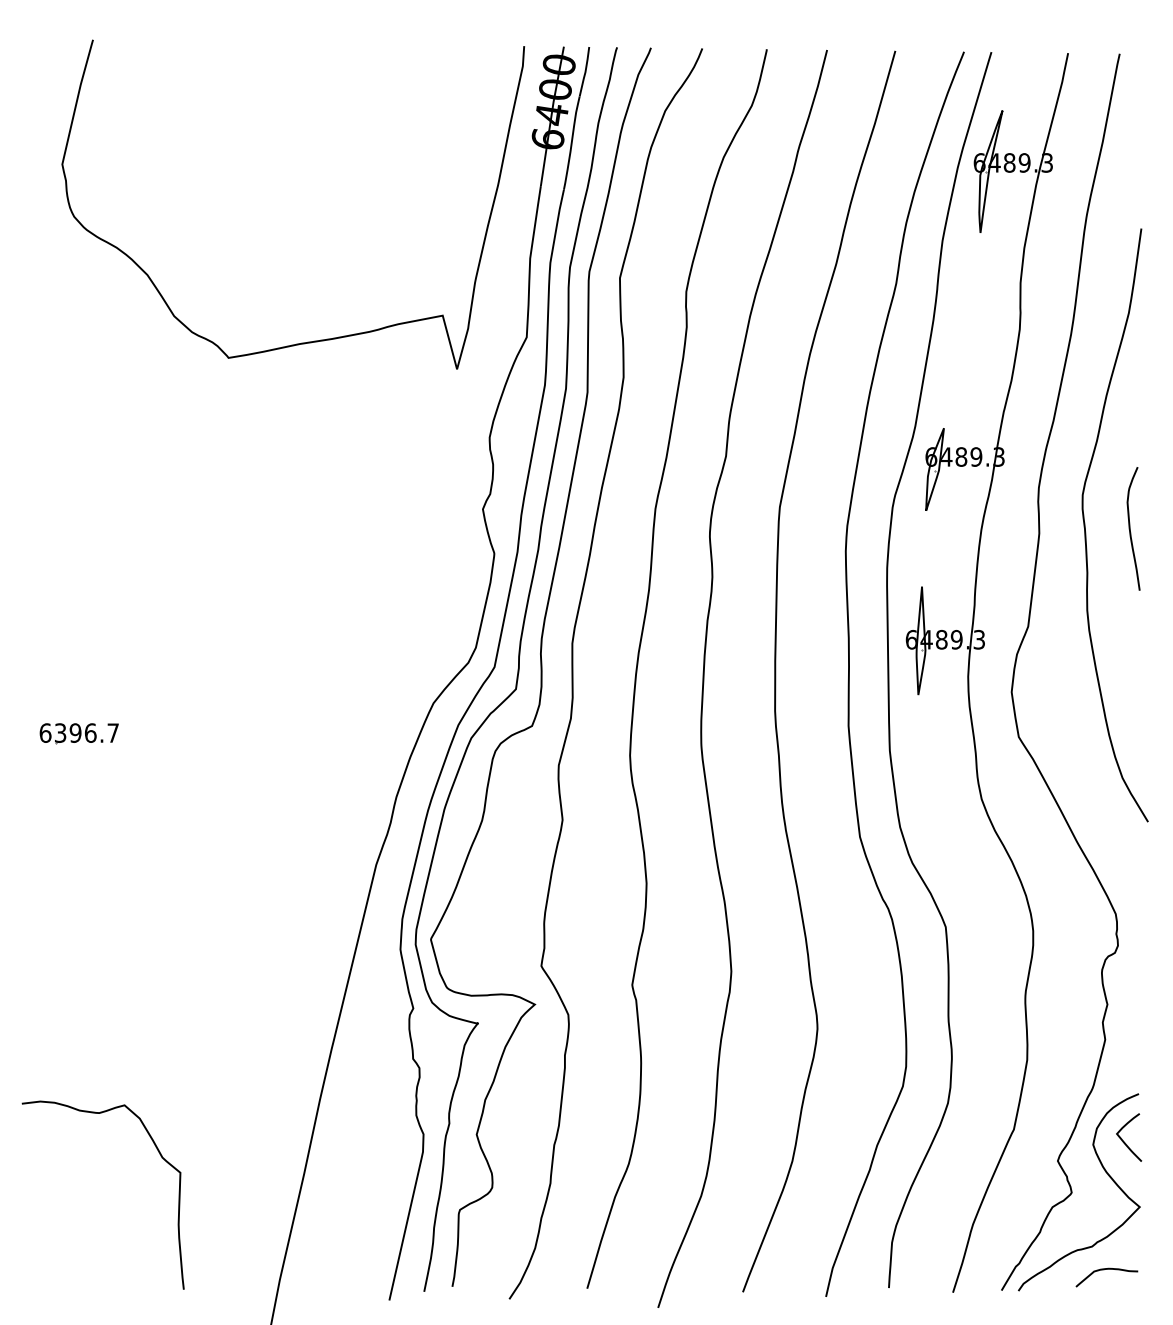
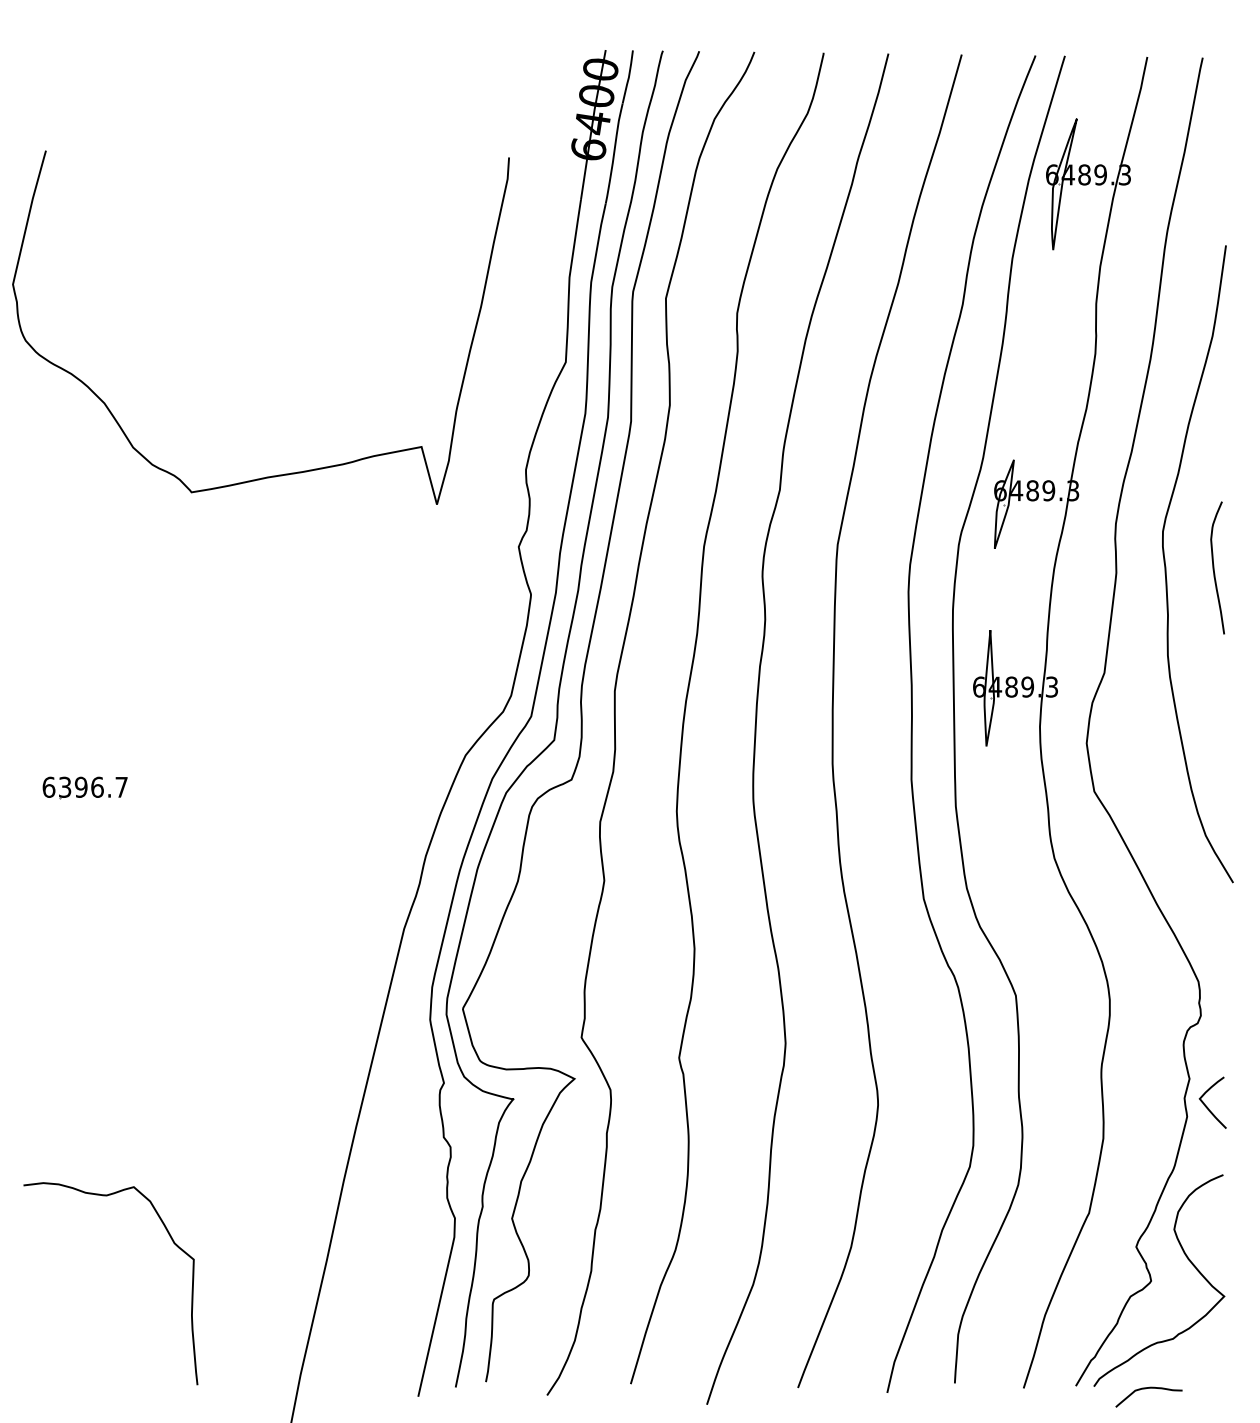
curve: (309, 341) -> (278, 474), moved
curve: (1124, 1141) -> (1207, 1106), moved
curve: (1103, 1270) -> (1145, 1389), moved

